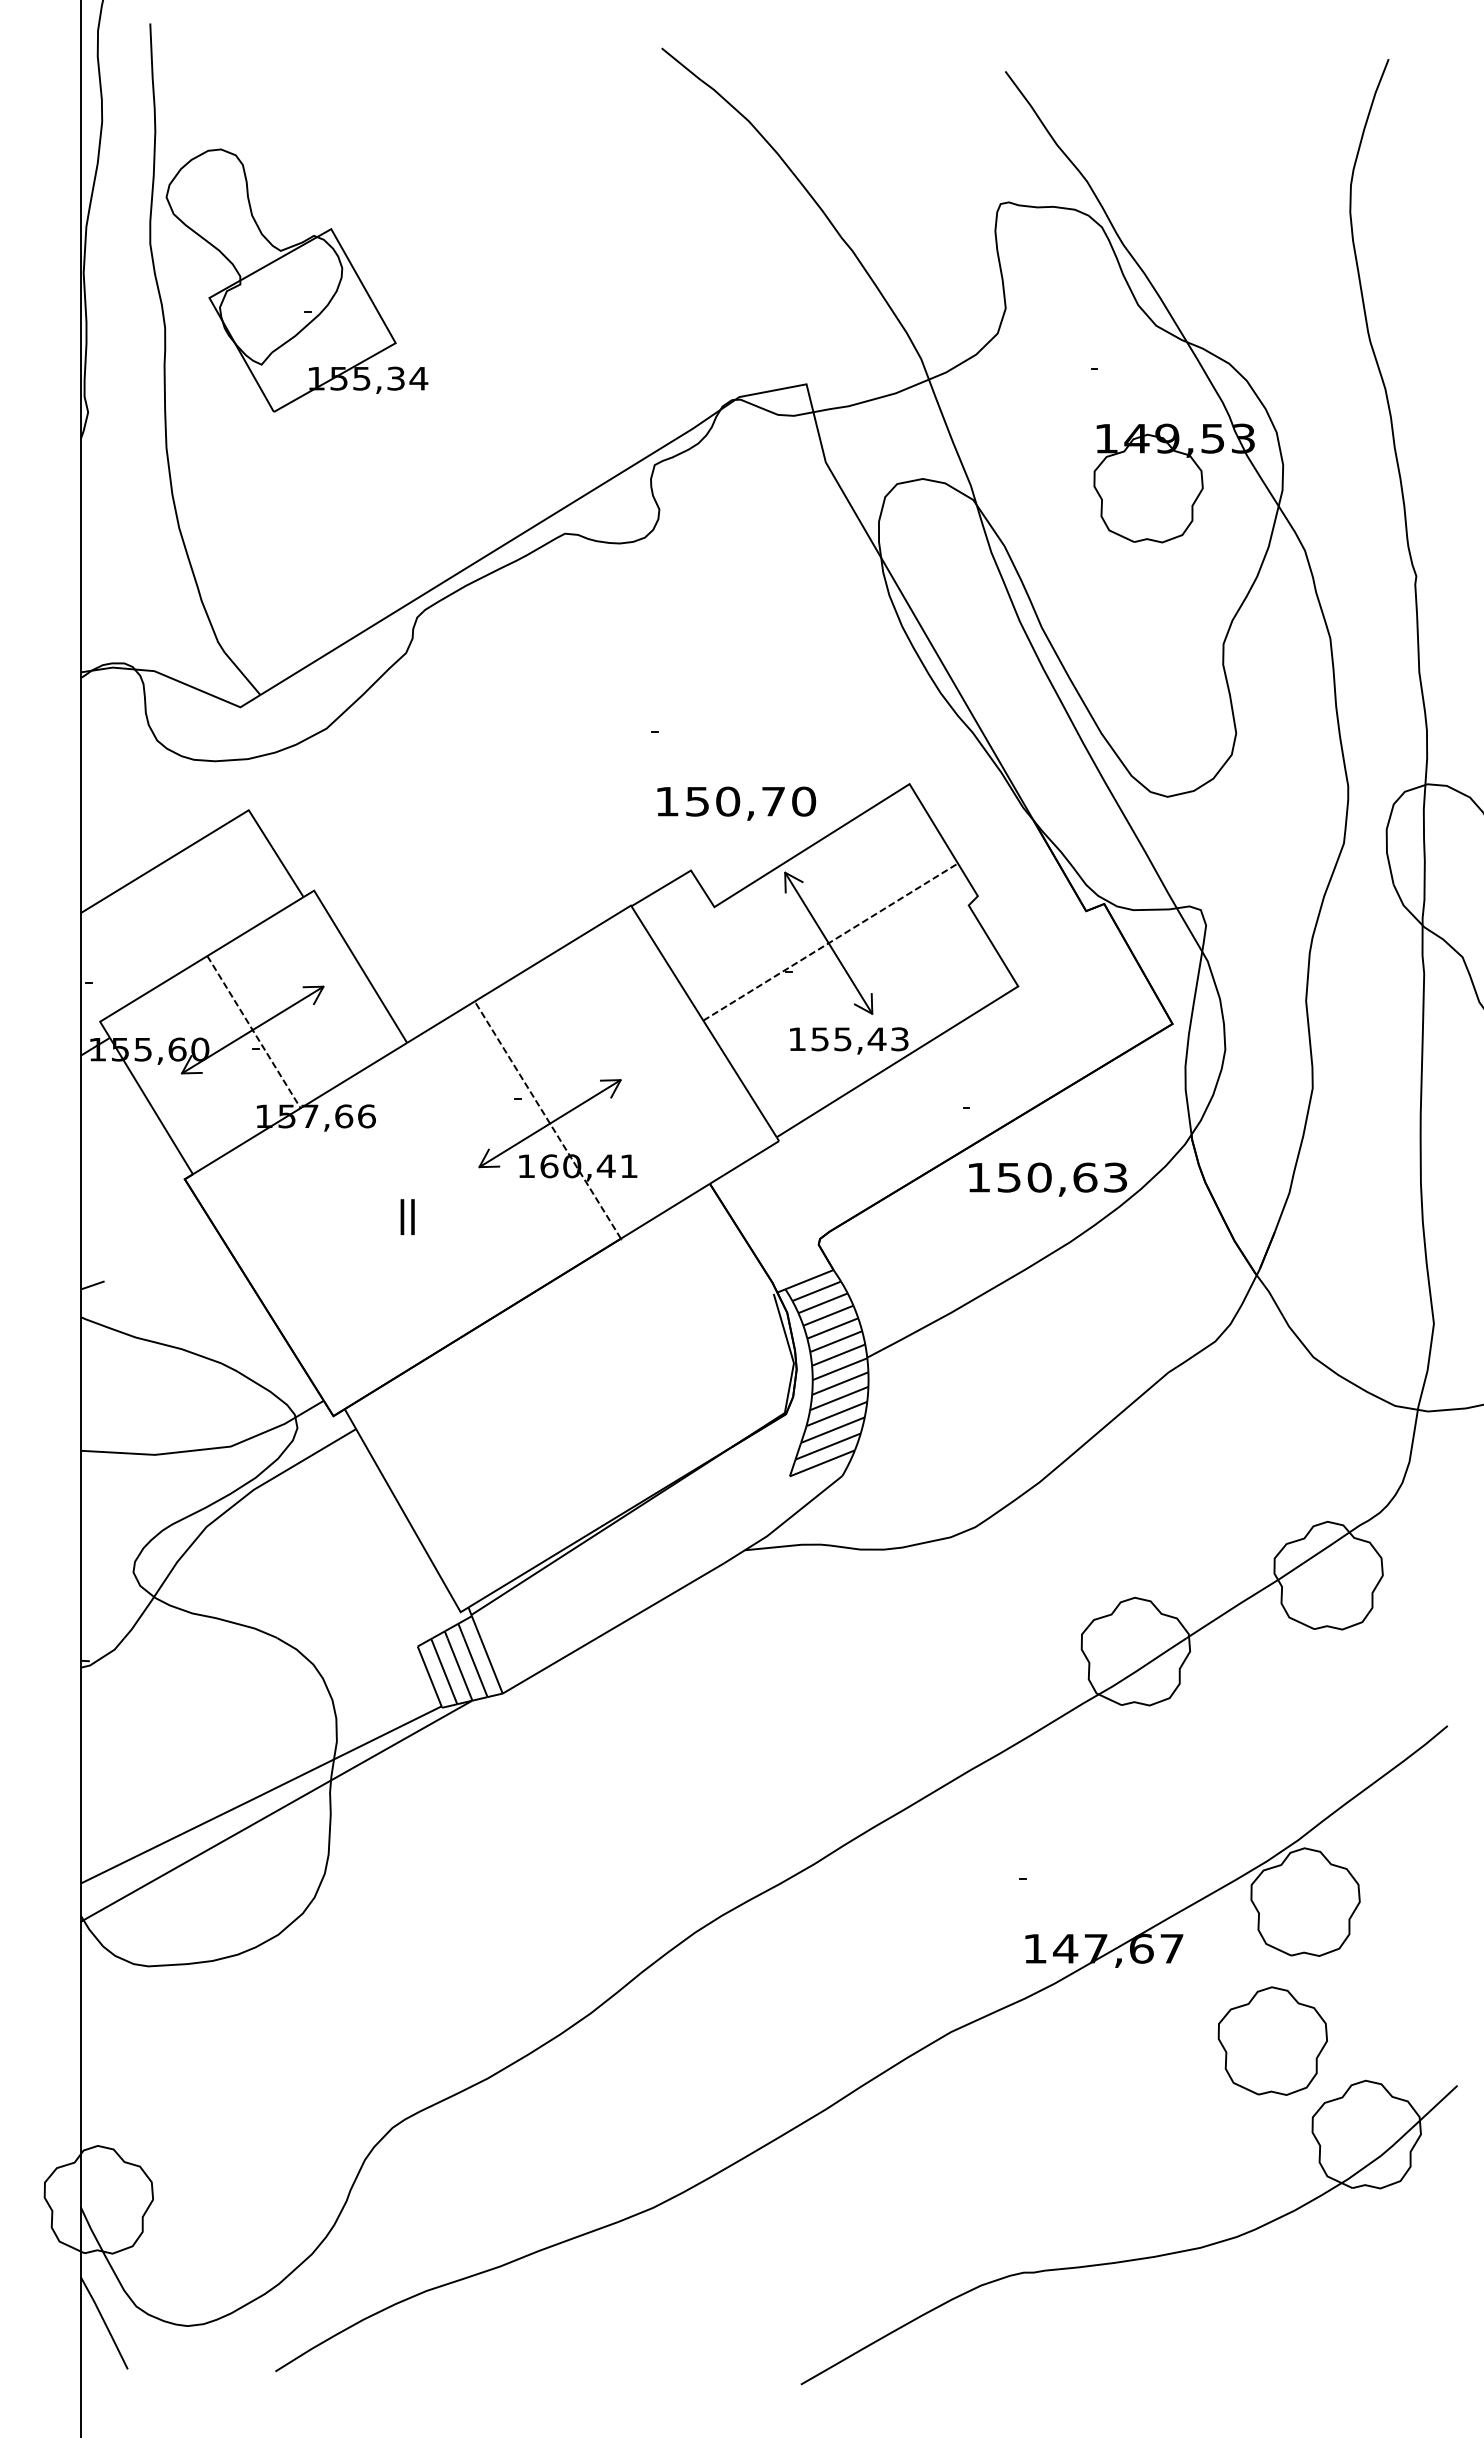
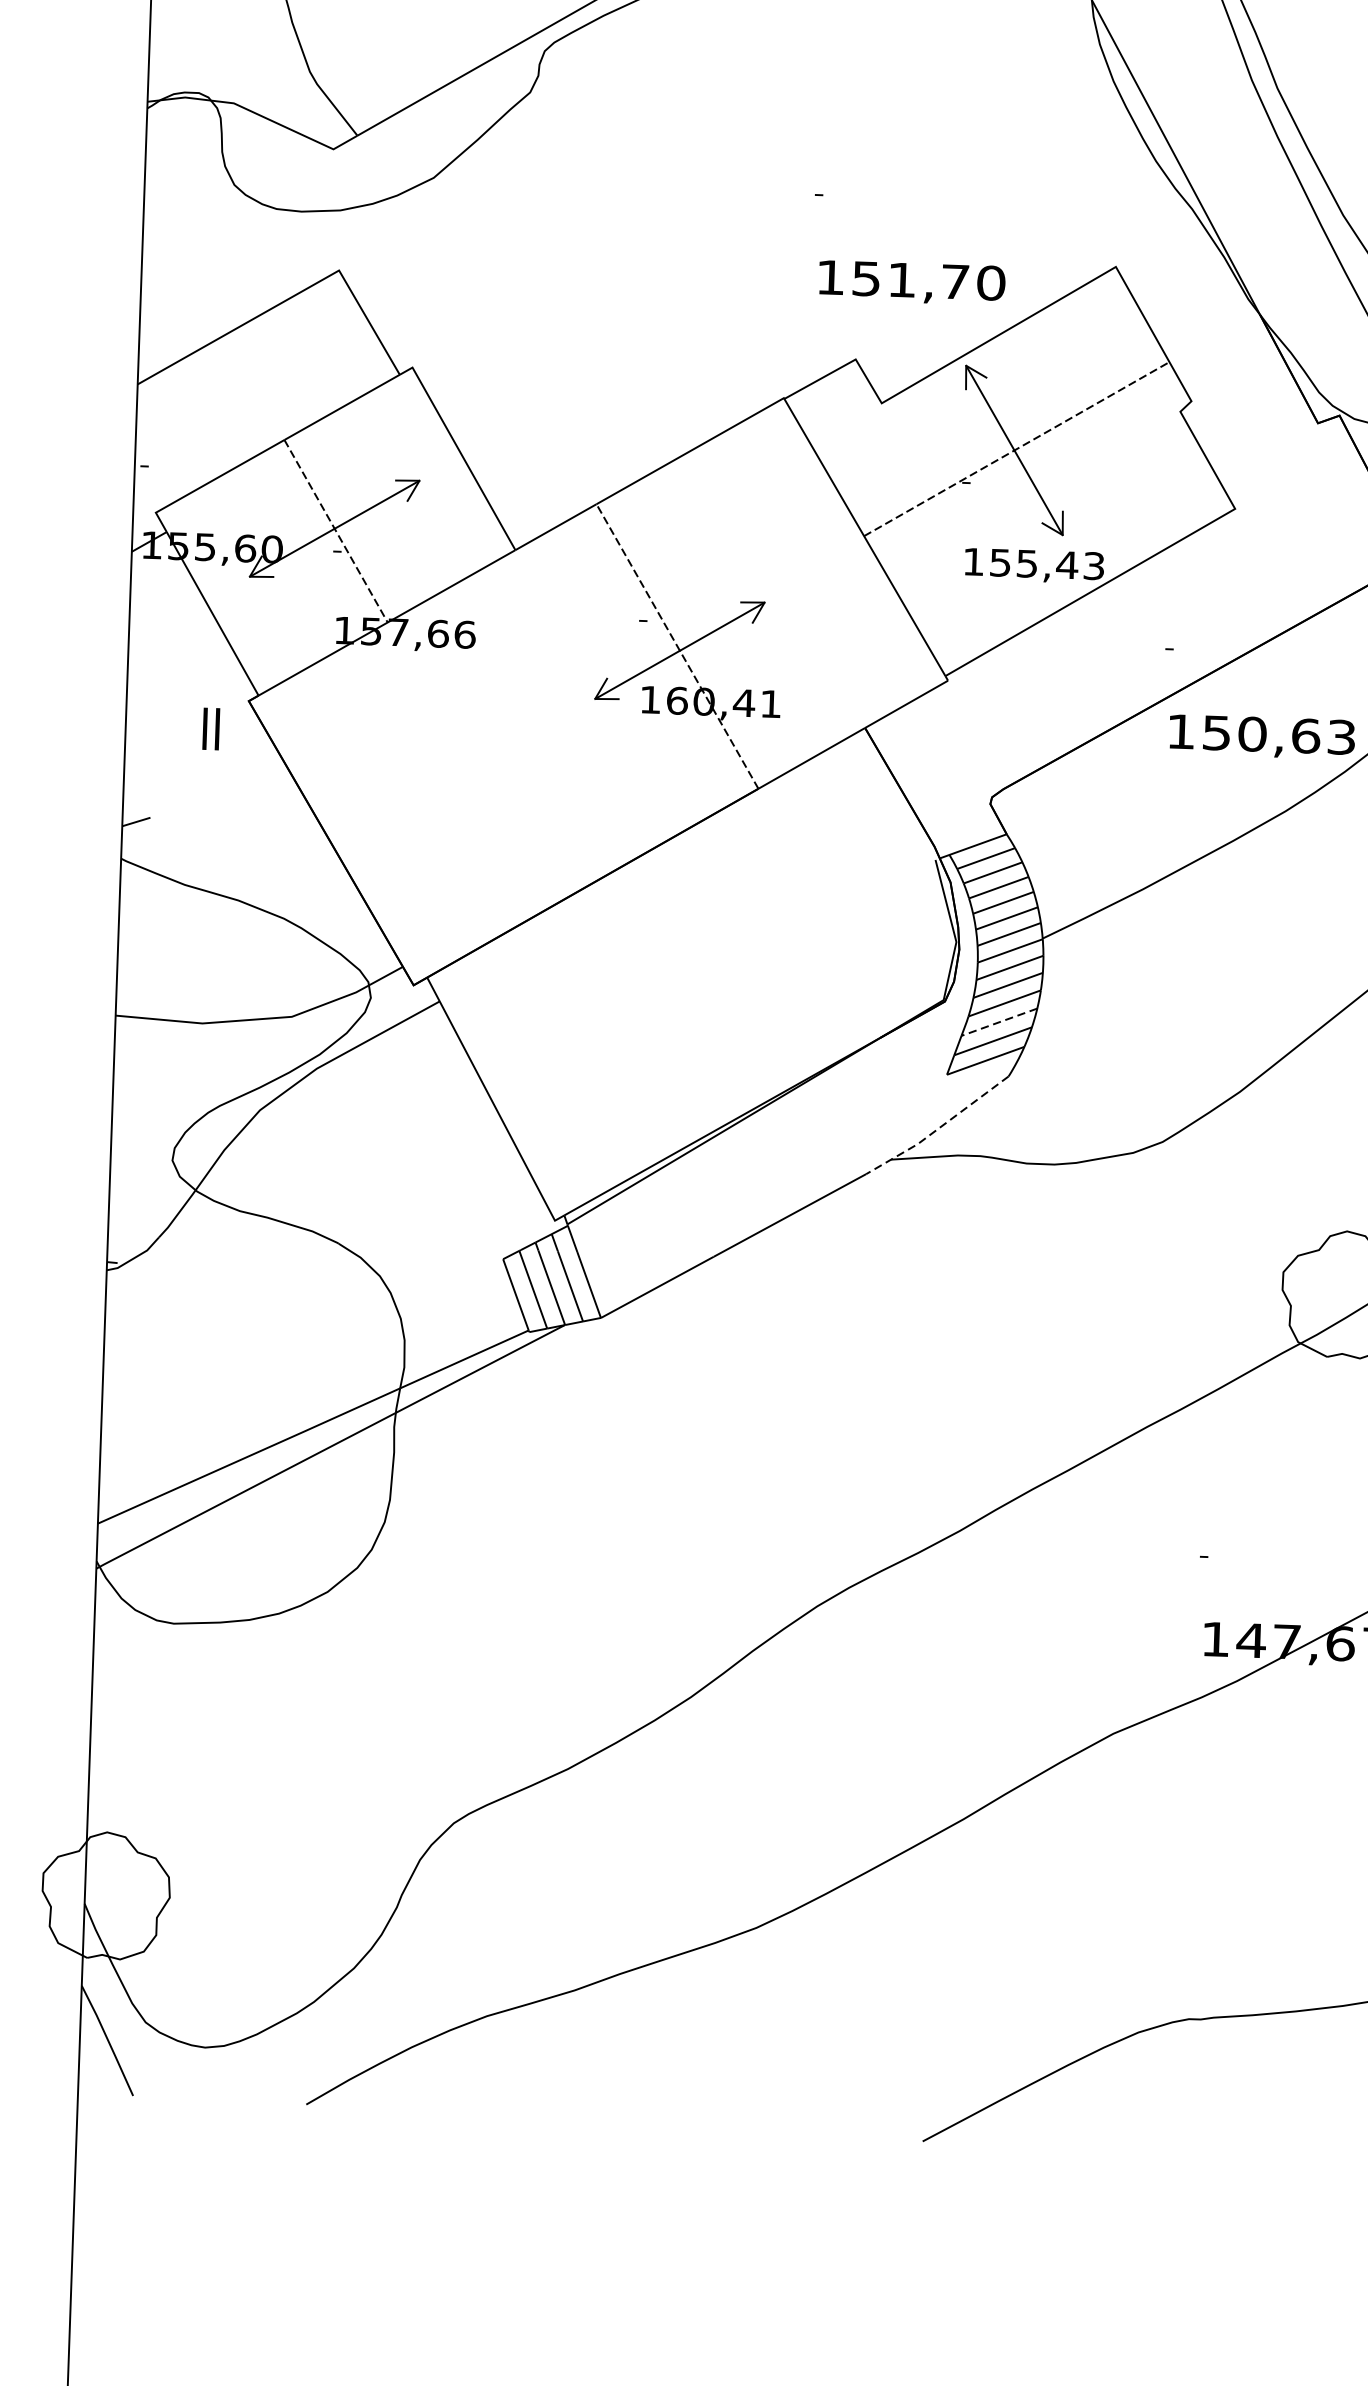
text: (728, 801) -> (902, 279), 150,70 -> 151,70
text: (407, 1217) -> (211, 729), moved
line: (832, 1430) -> (998, 1022), solid -> dashed
line: (784, 1522) -> (938, 1128), solid -> dashed

